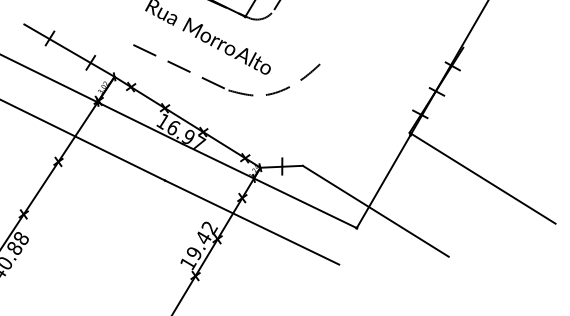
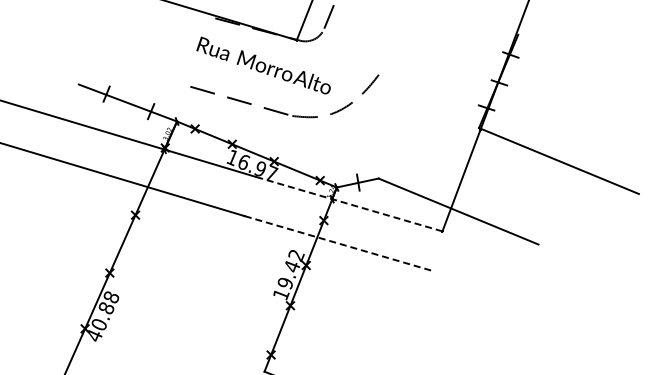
line: (269, 186) -> (348, 204), solid -> dashed
line: (251, 222) -> (337, 243), solid -> dashed

